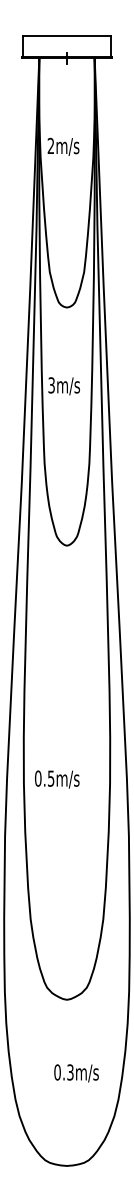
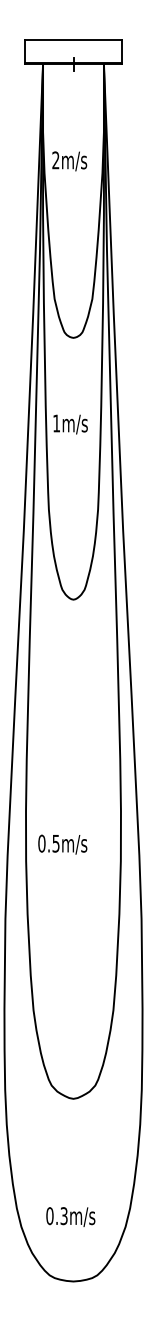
text: (51, 385) -> (56, 423), 3m/s -> 1m/s
text: (57, 779) -> (63, 844), moved
text: (76, 1073) -> (70, 1217), moved

